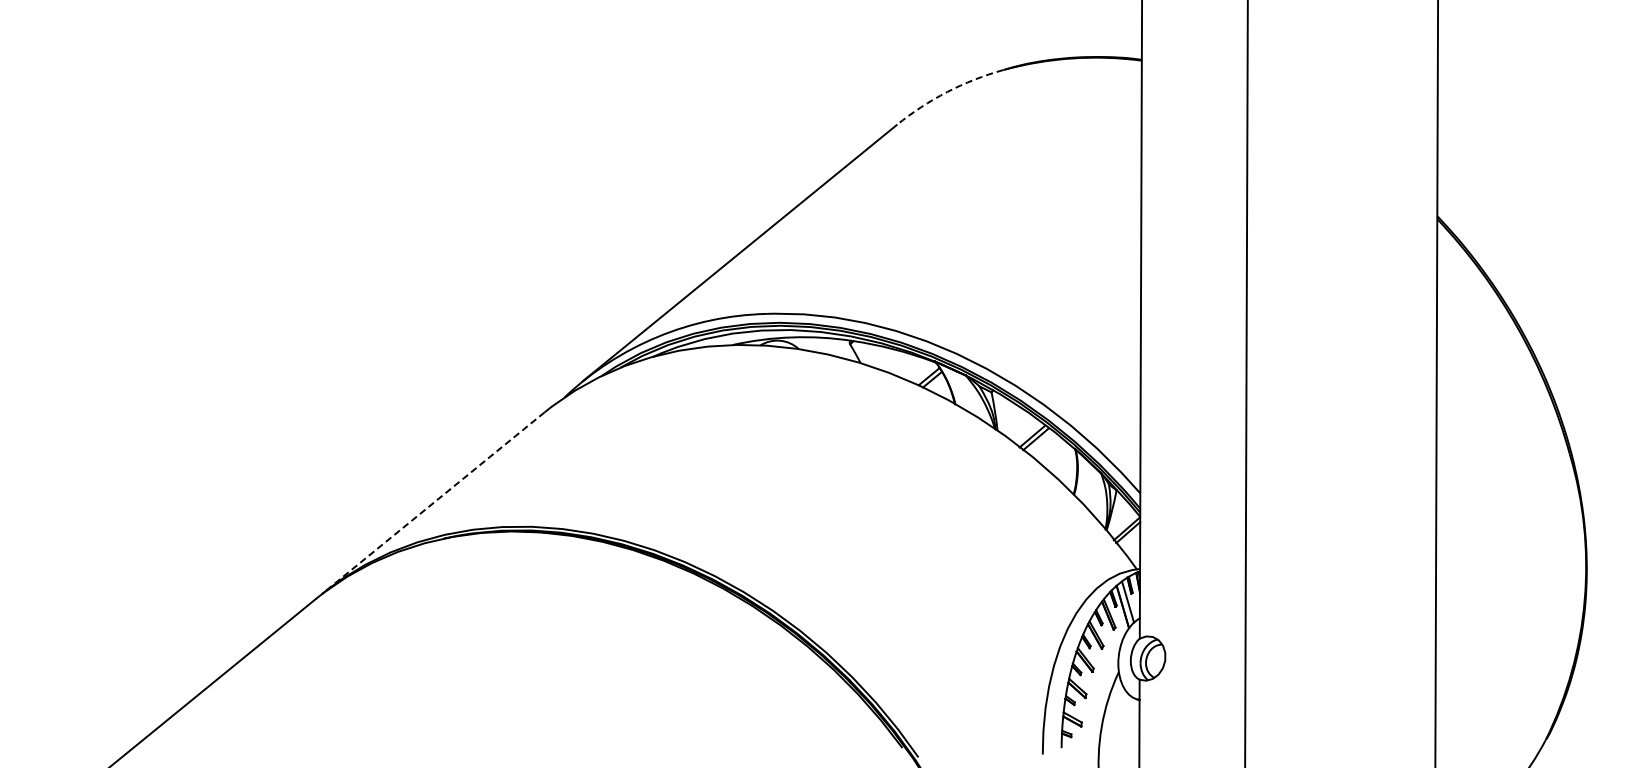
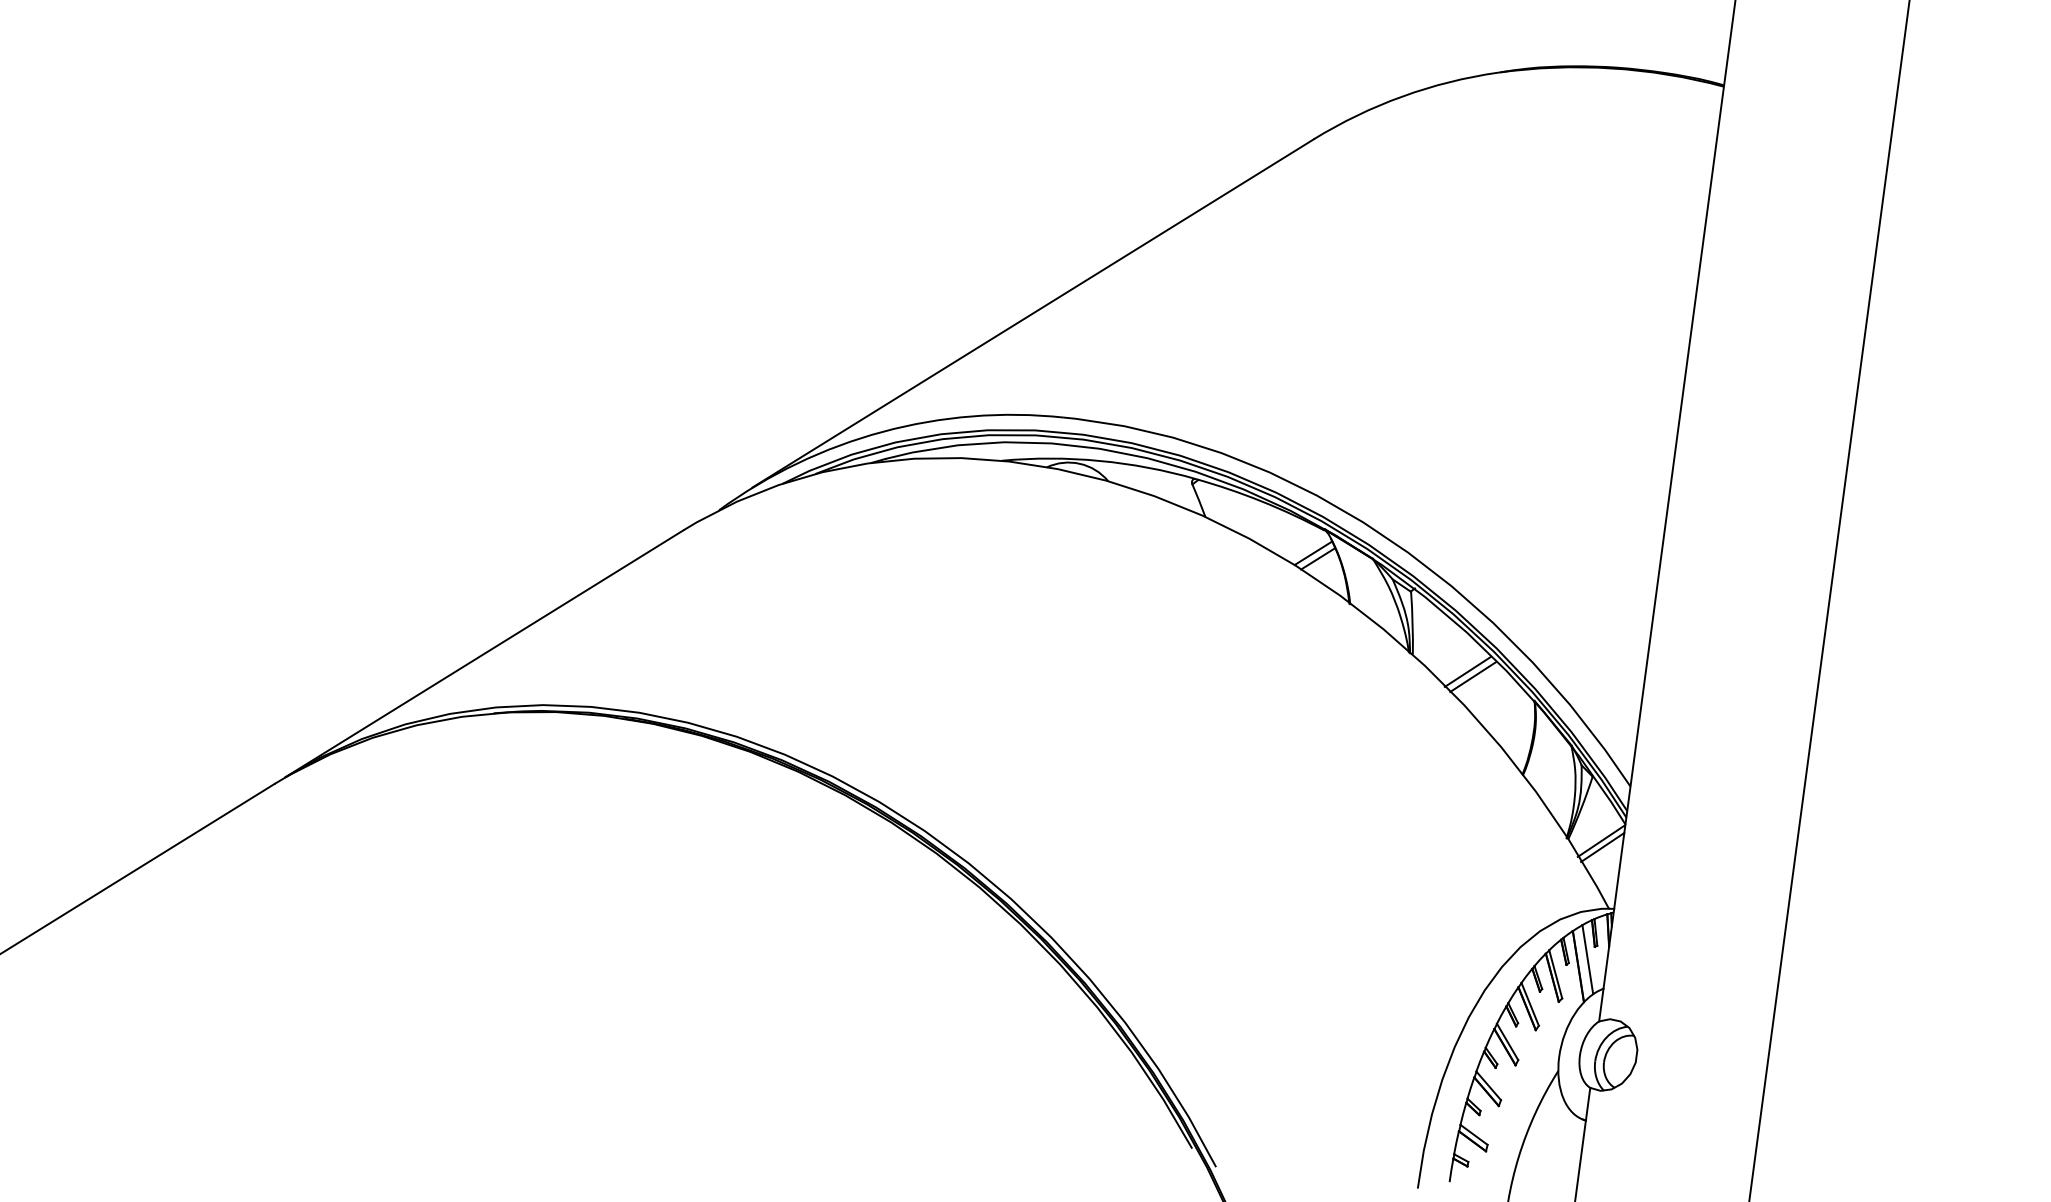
arc: (947, 92) -> (1402, 97), dashed -> solid
line: (433, 503) -> (484, 654), dashed -> solid

